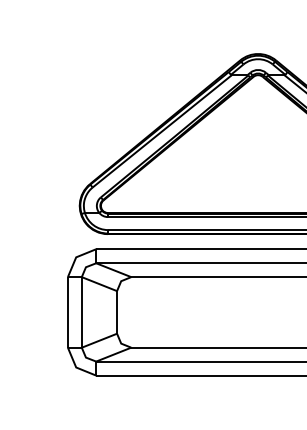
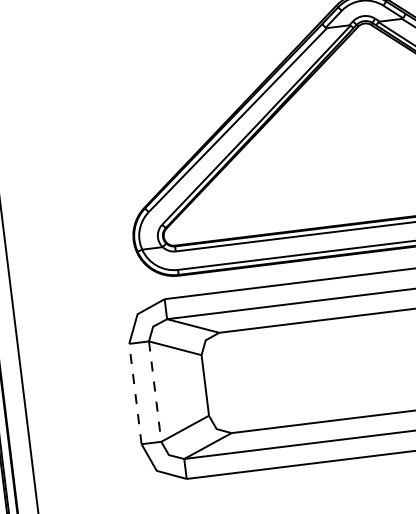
line: (67, 311) -> (134, 392), solid -> dashed
line: (81, 312) -> (154, 391), solid -> dashed

